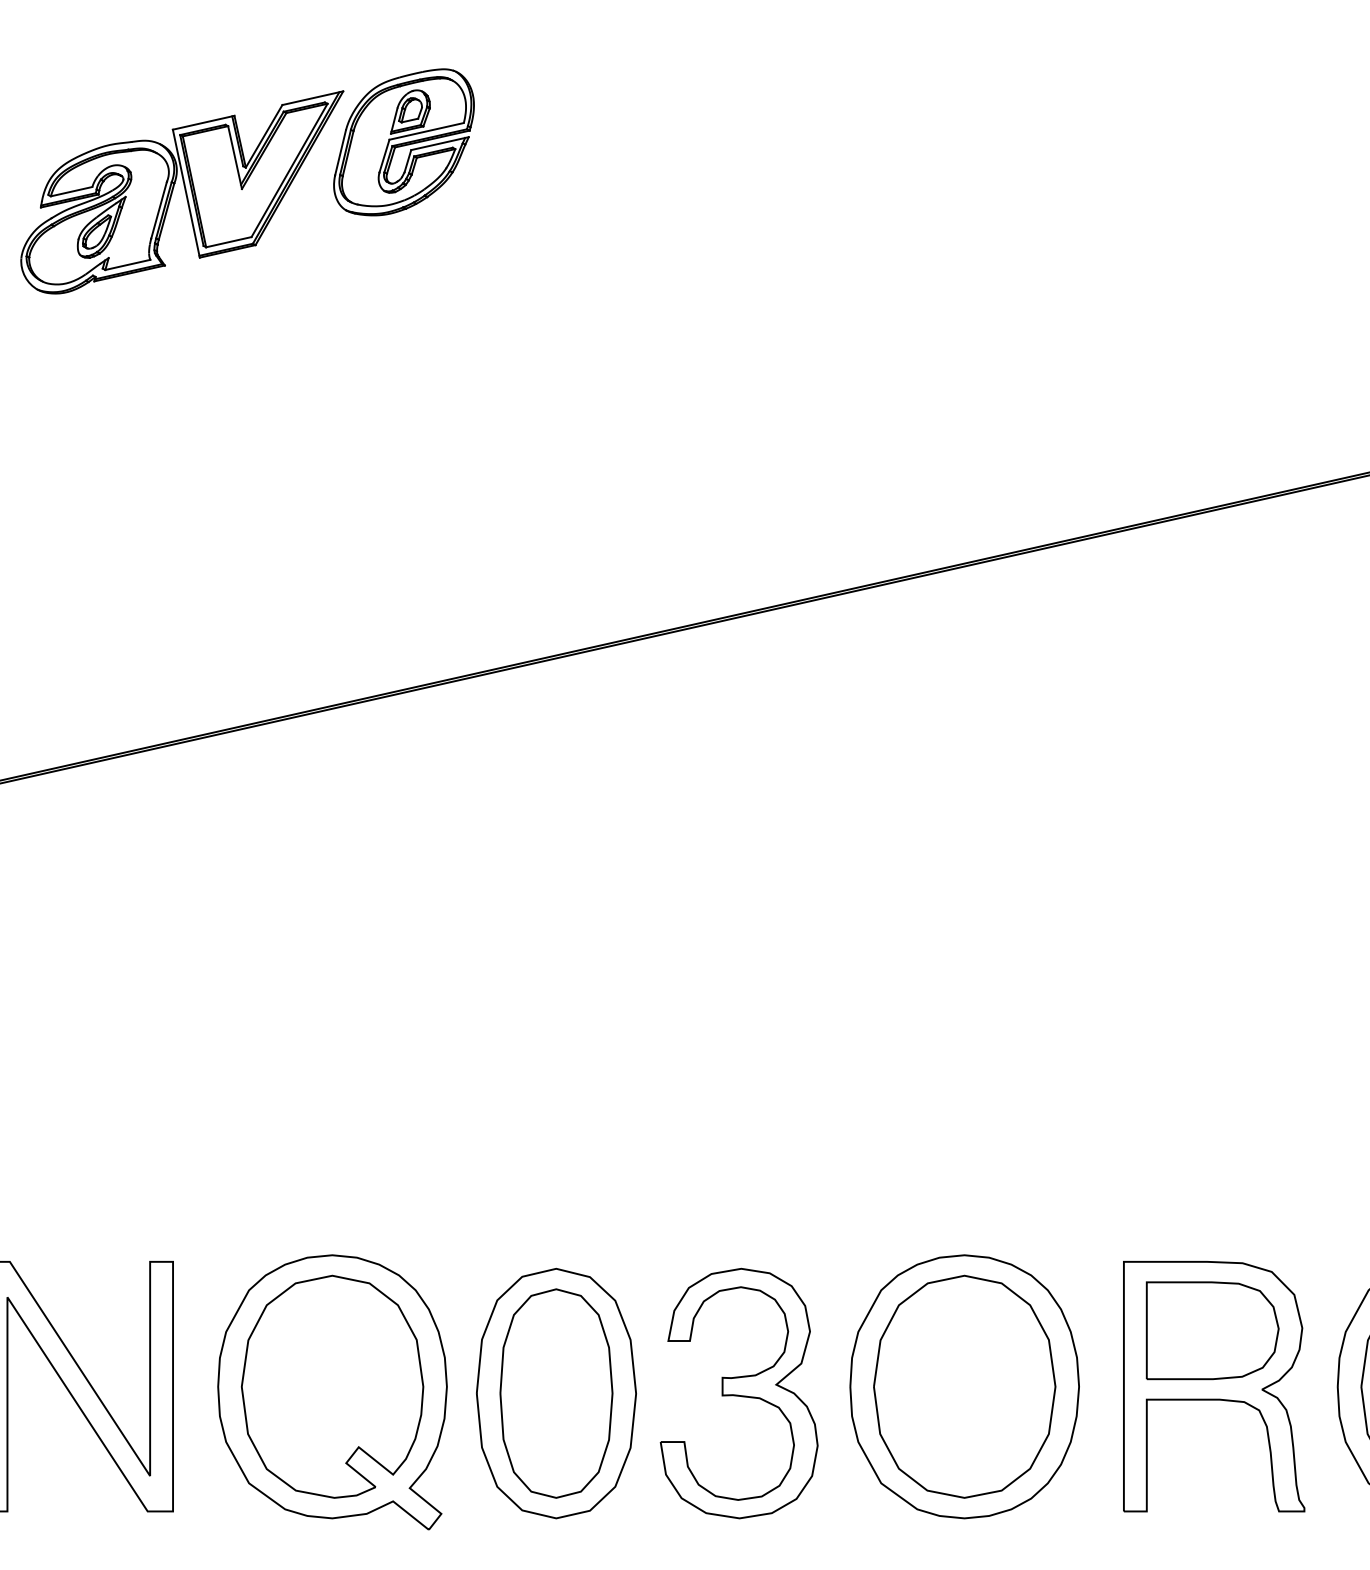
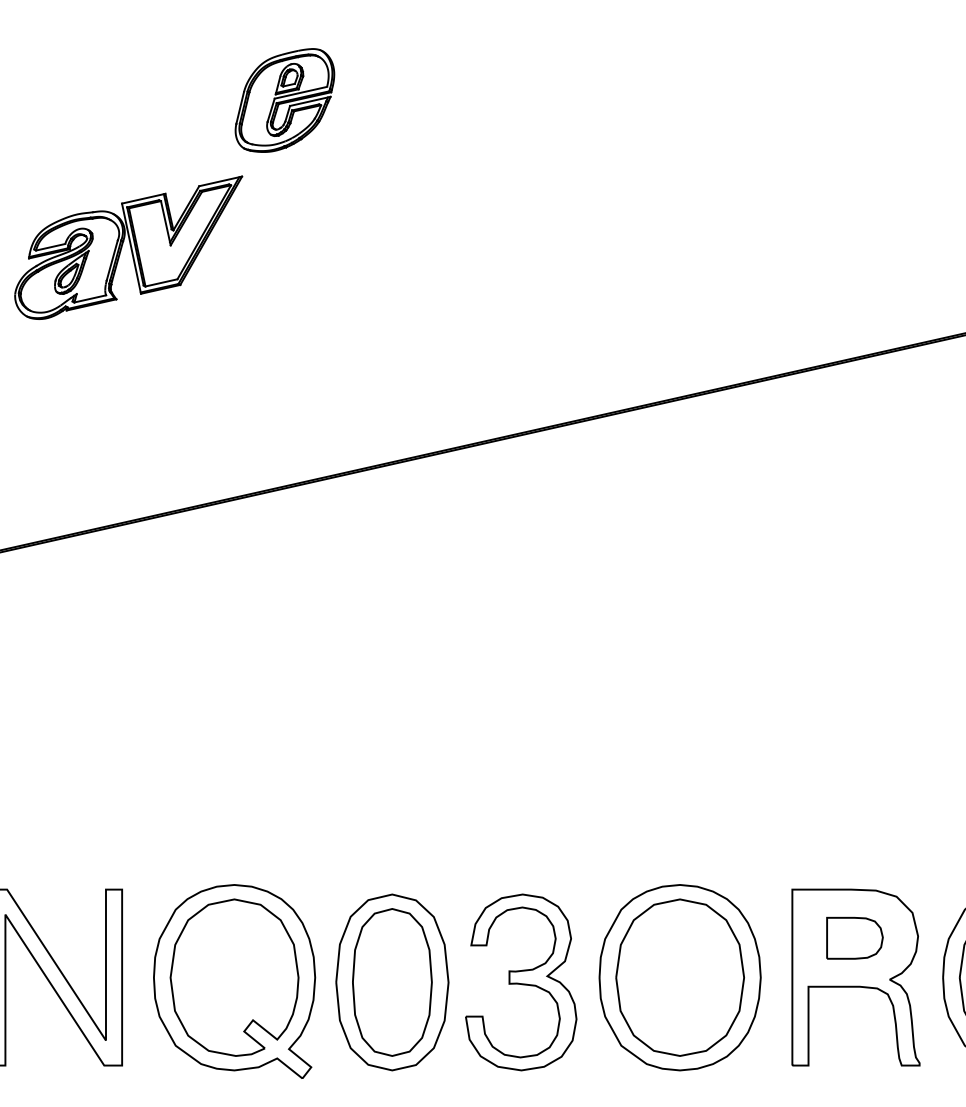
part: (182, 191) -> (128, 247), moved
part: (1212, 1331) -> (854, 938), size x0.6

